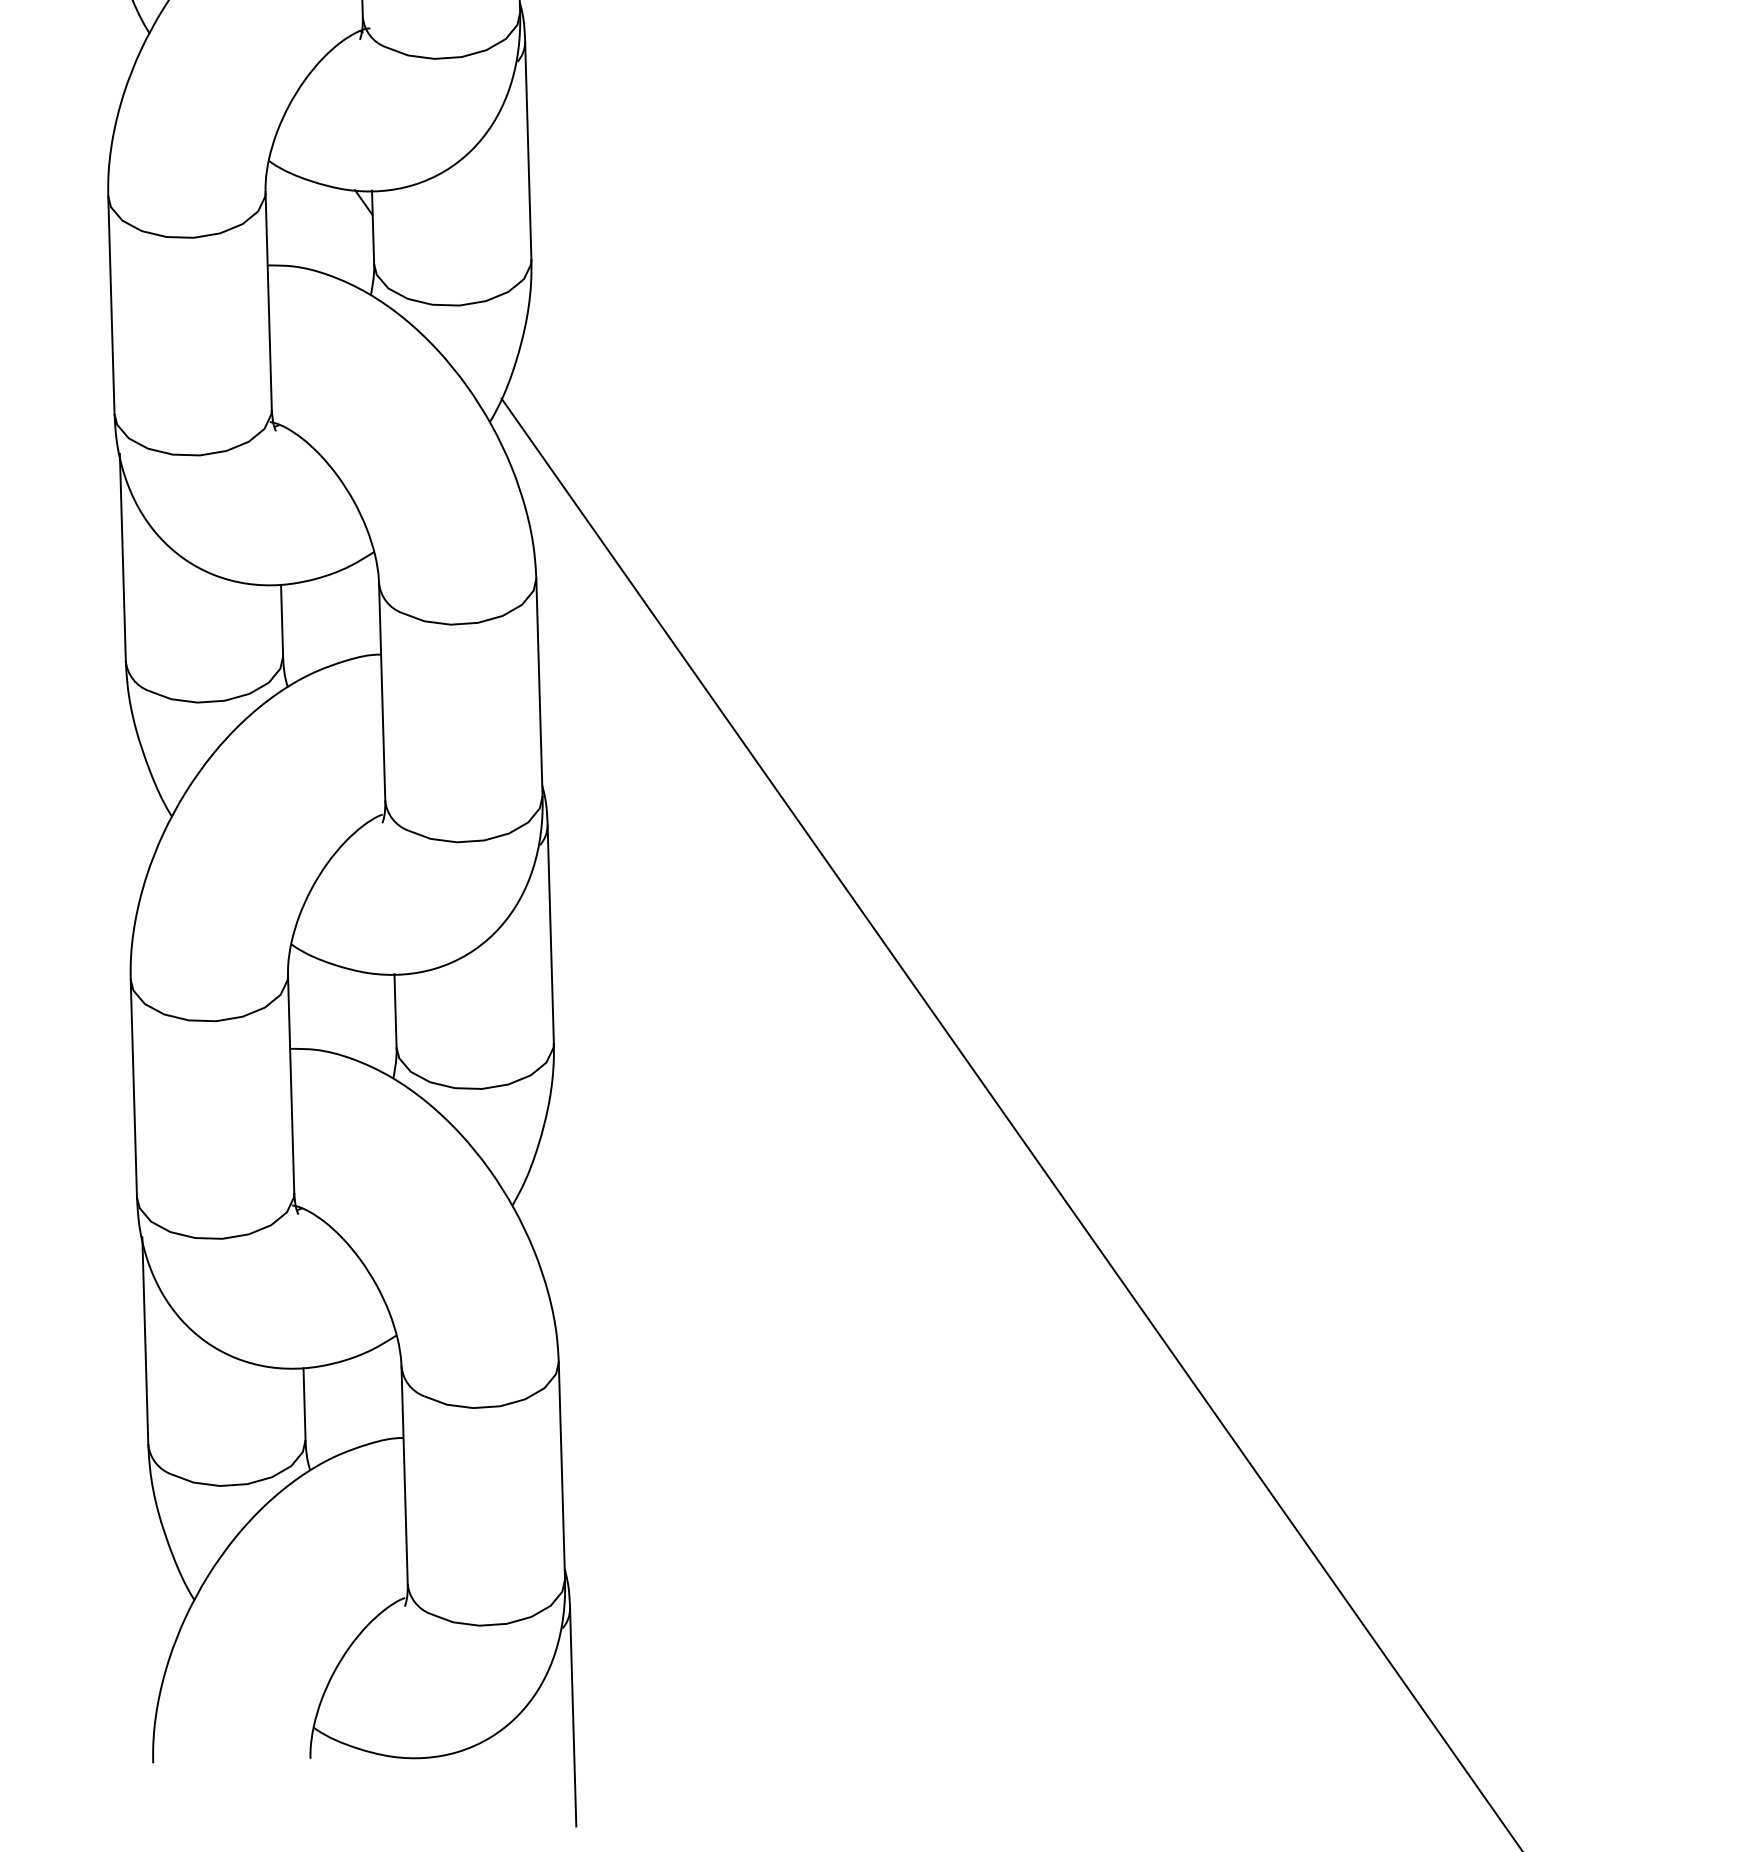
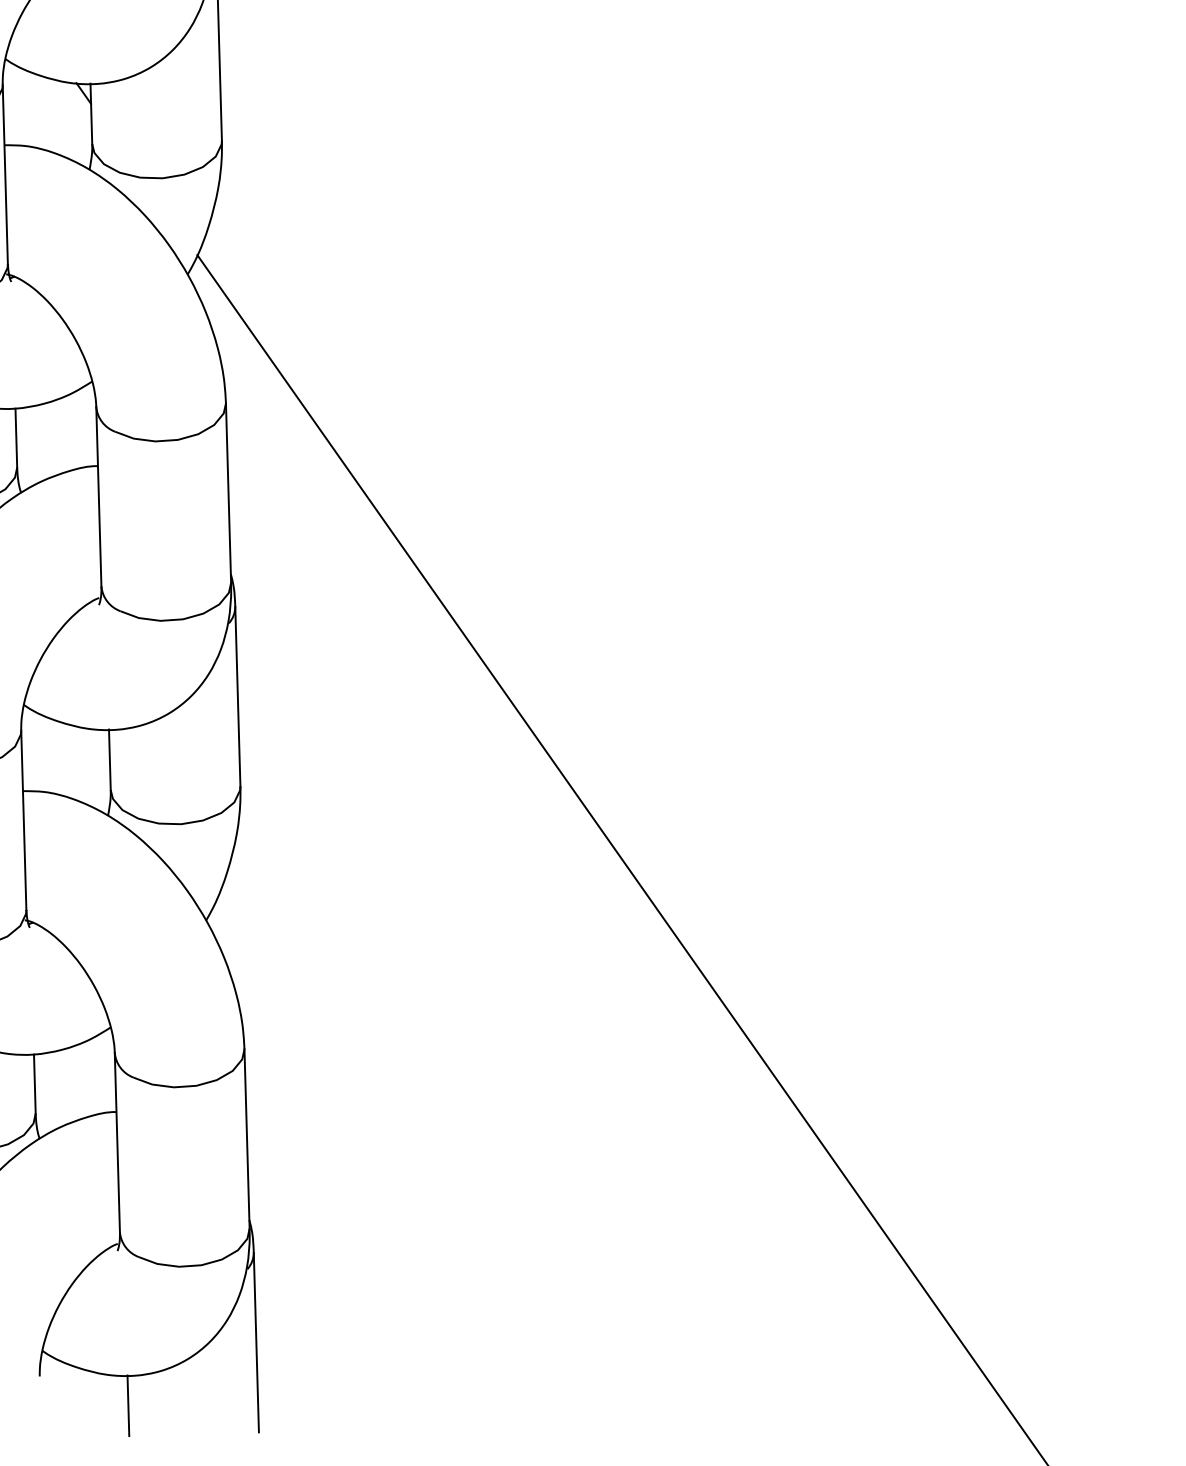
line: (417, 1794) -> (127, 1405), added

